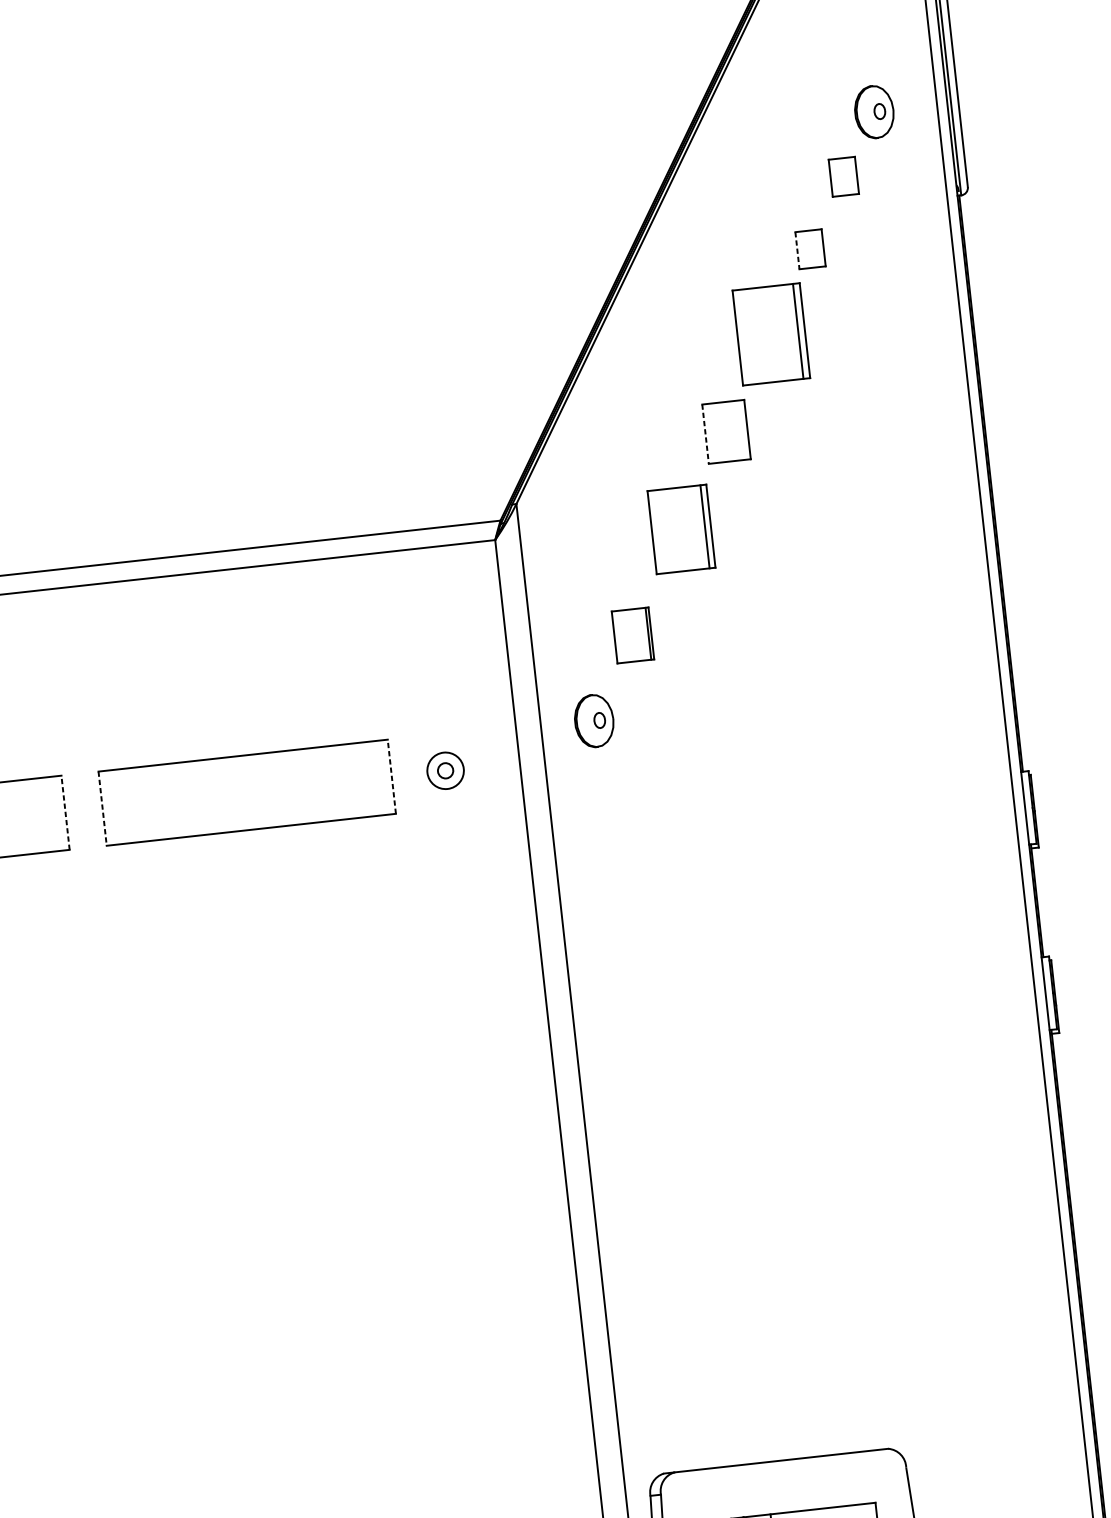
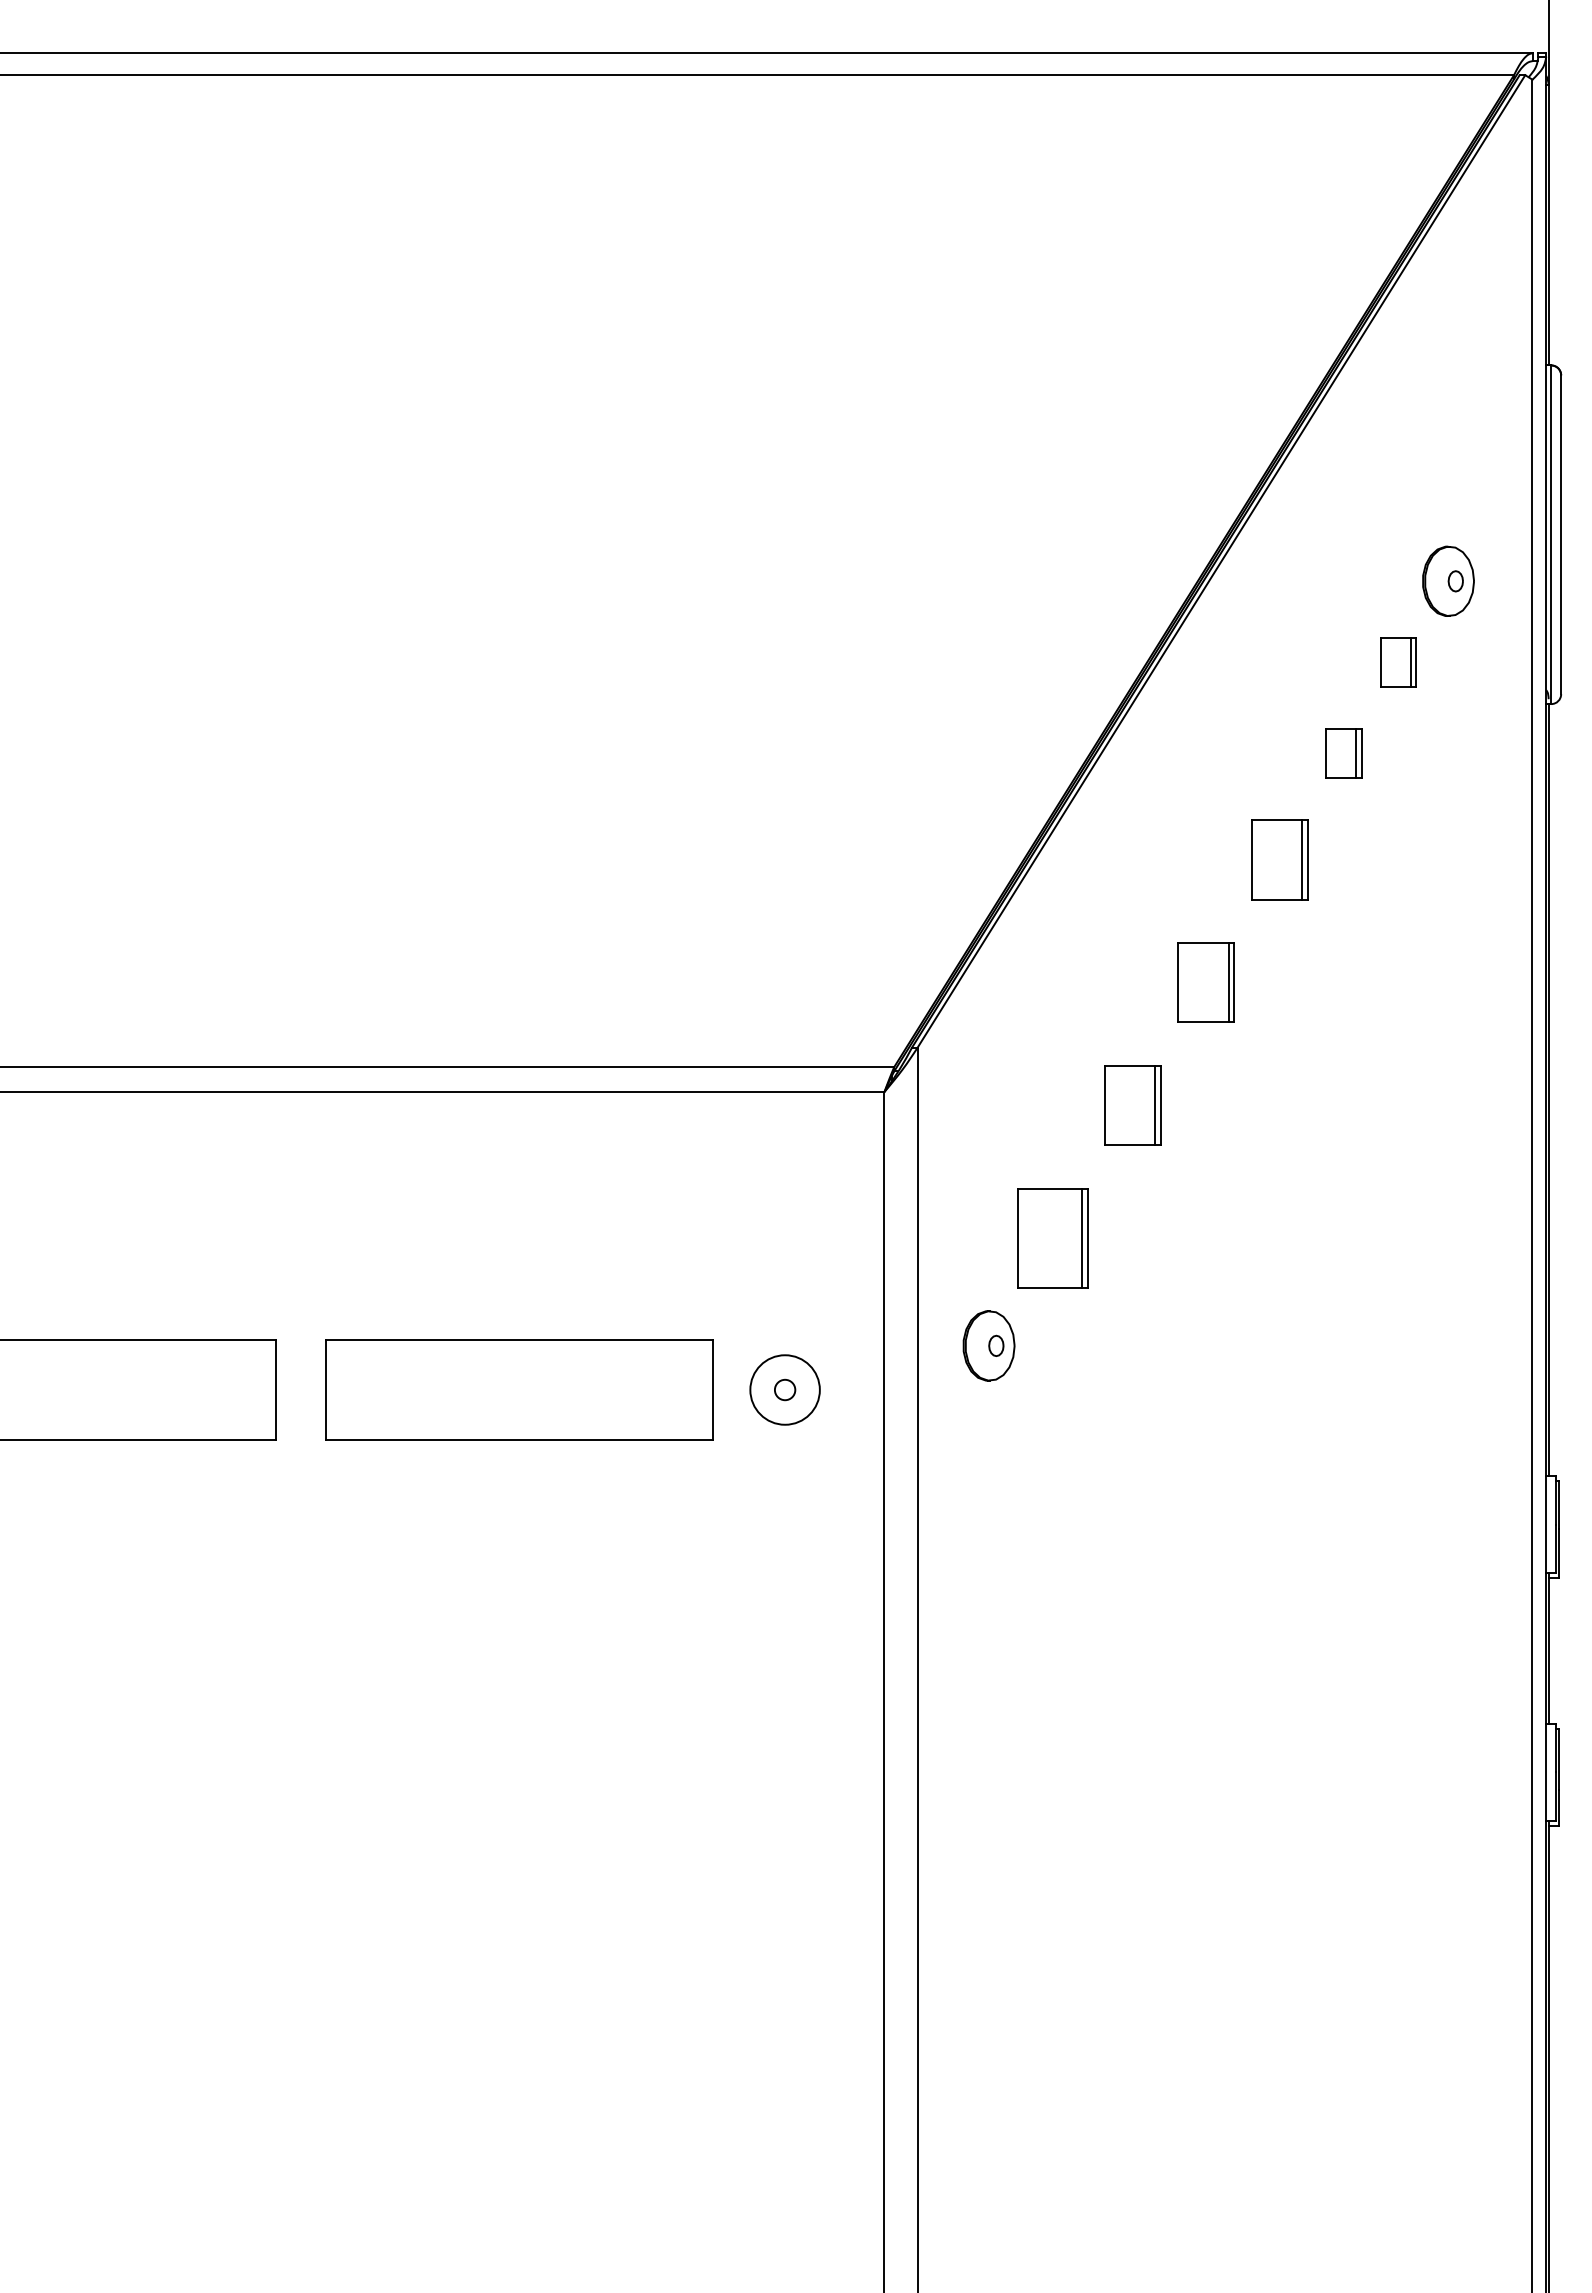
line: (852, 175) -> (1410, 662), added
line: (819, 248) -> (1355, 753), added
line: (797, 250) -> (1326, 753), dashed -> solid
part: (771, 333) -> (1279, 859), size x0.62
line: (743, 429) -> (1228, 982), added
line: (705, 434) -> (1178, 982), dashed -> solid
part: (681, 529) -> (1132, 1105), size x0.71
part: (632, 635) -> (1052, 1238), size x1.43
circle: (445, 770) -> (784, 1389), size x1.43
line: (392, 777) -> (713, 1390), dashed -> solid
line: (102, 809) -> (325, 1390), dashed -> solid
line: (65, 813) -> (276, 1390), dashed -> solid

